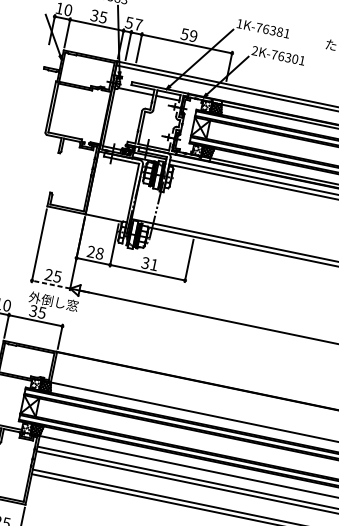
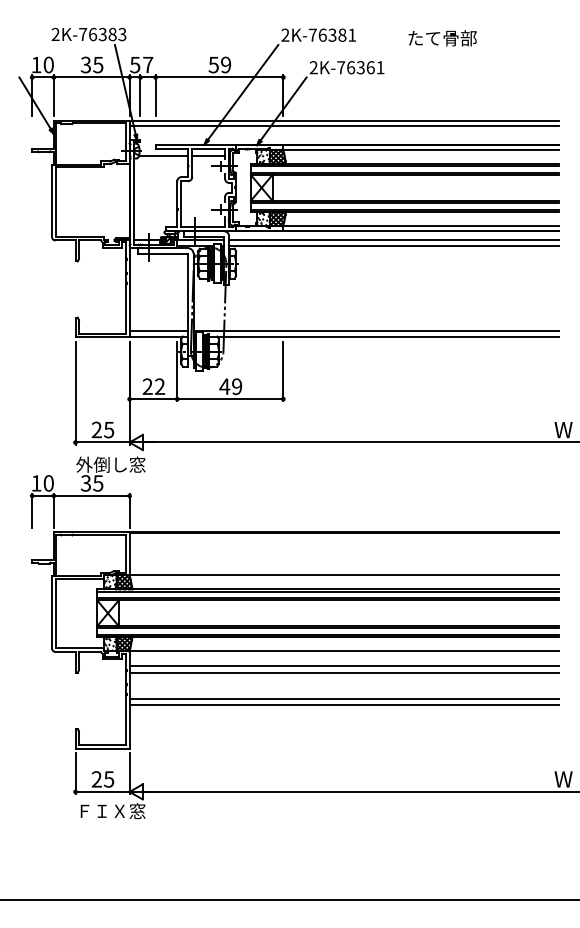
text: (239, 23) -> (285, 34), 1K-76381 -> 2K-76381
text: (295, 59) -> (370, 67), 2K-76301 -> 2K-76361
line: (106, 213) -> (158, 330), added
text: (100, 253) -> (160, 386), 28 -> 22
text: (149, 263) -> (230, 386), 31 -> 49
line: (51, 284) -> (102, 442), dashed -> solid

